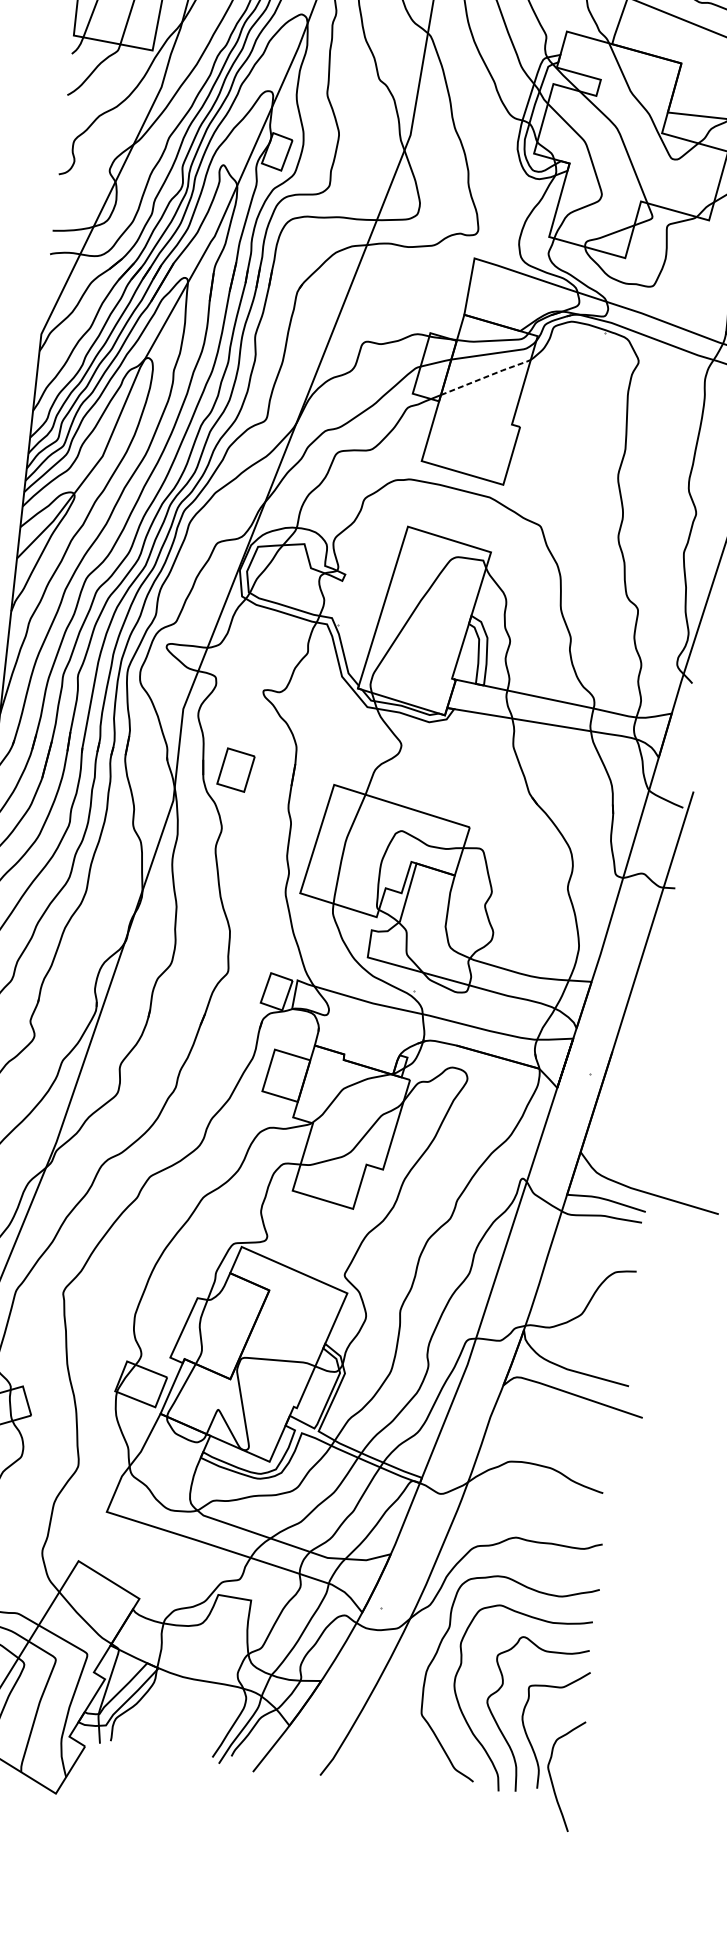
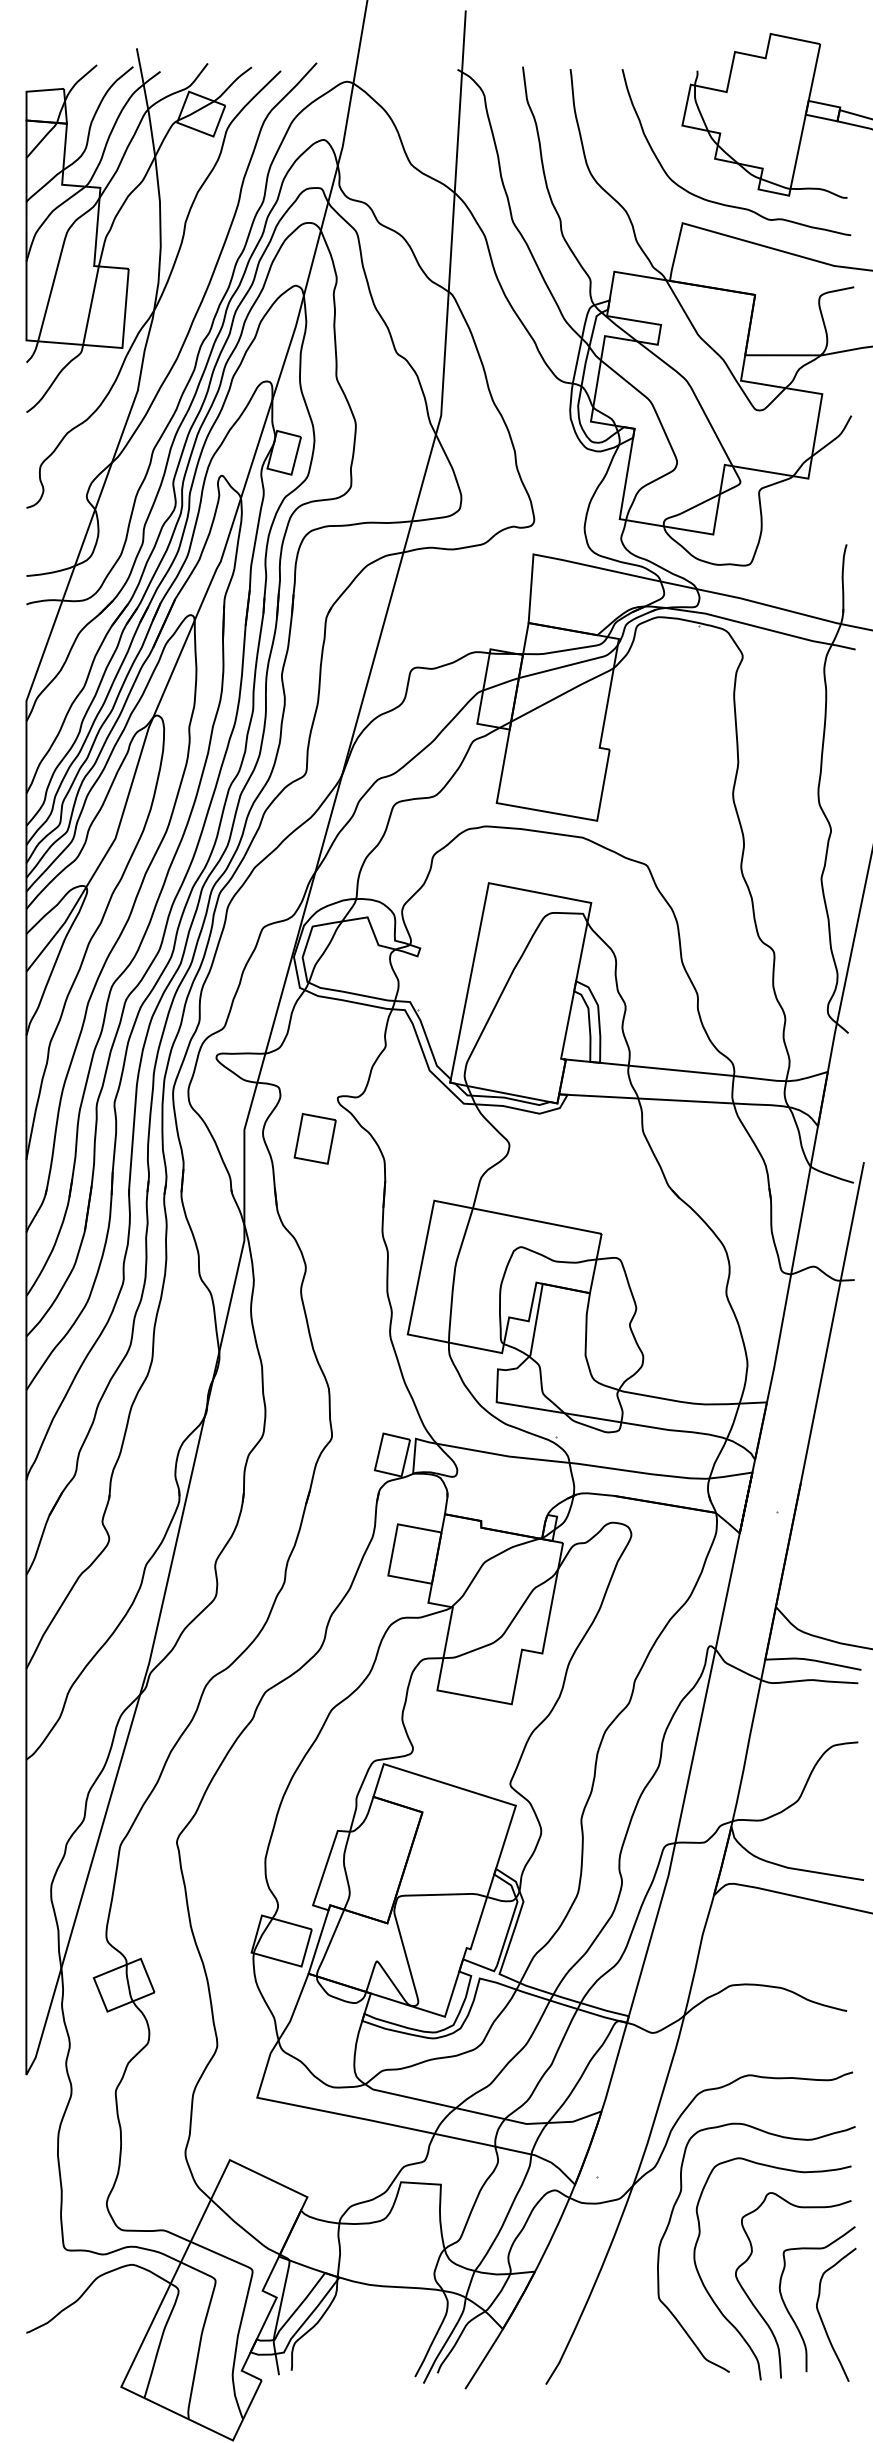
line: (486, 376) -> (563, 693), dashed -> solid
part: (235, 769) -> (314, 1138), moved
curve: (552, 1779) -> (823, 2321), moved

